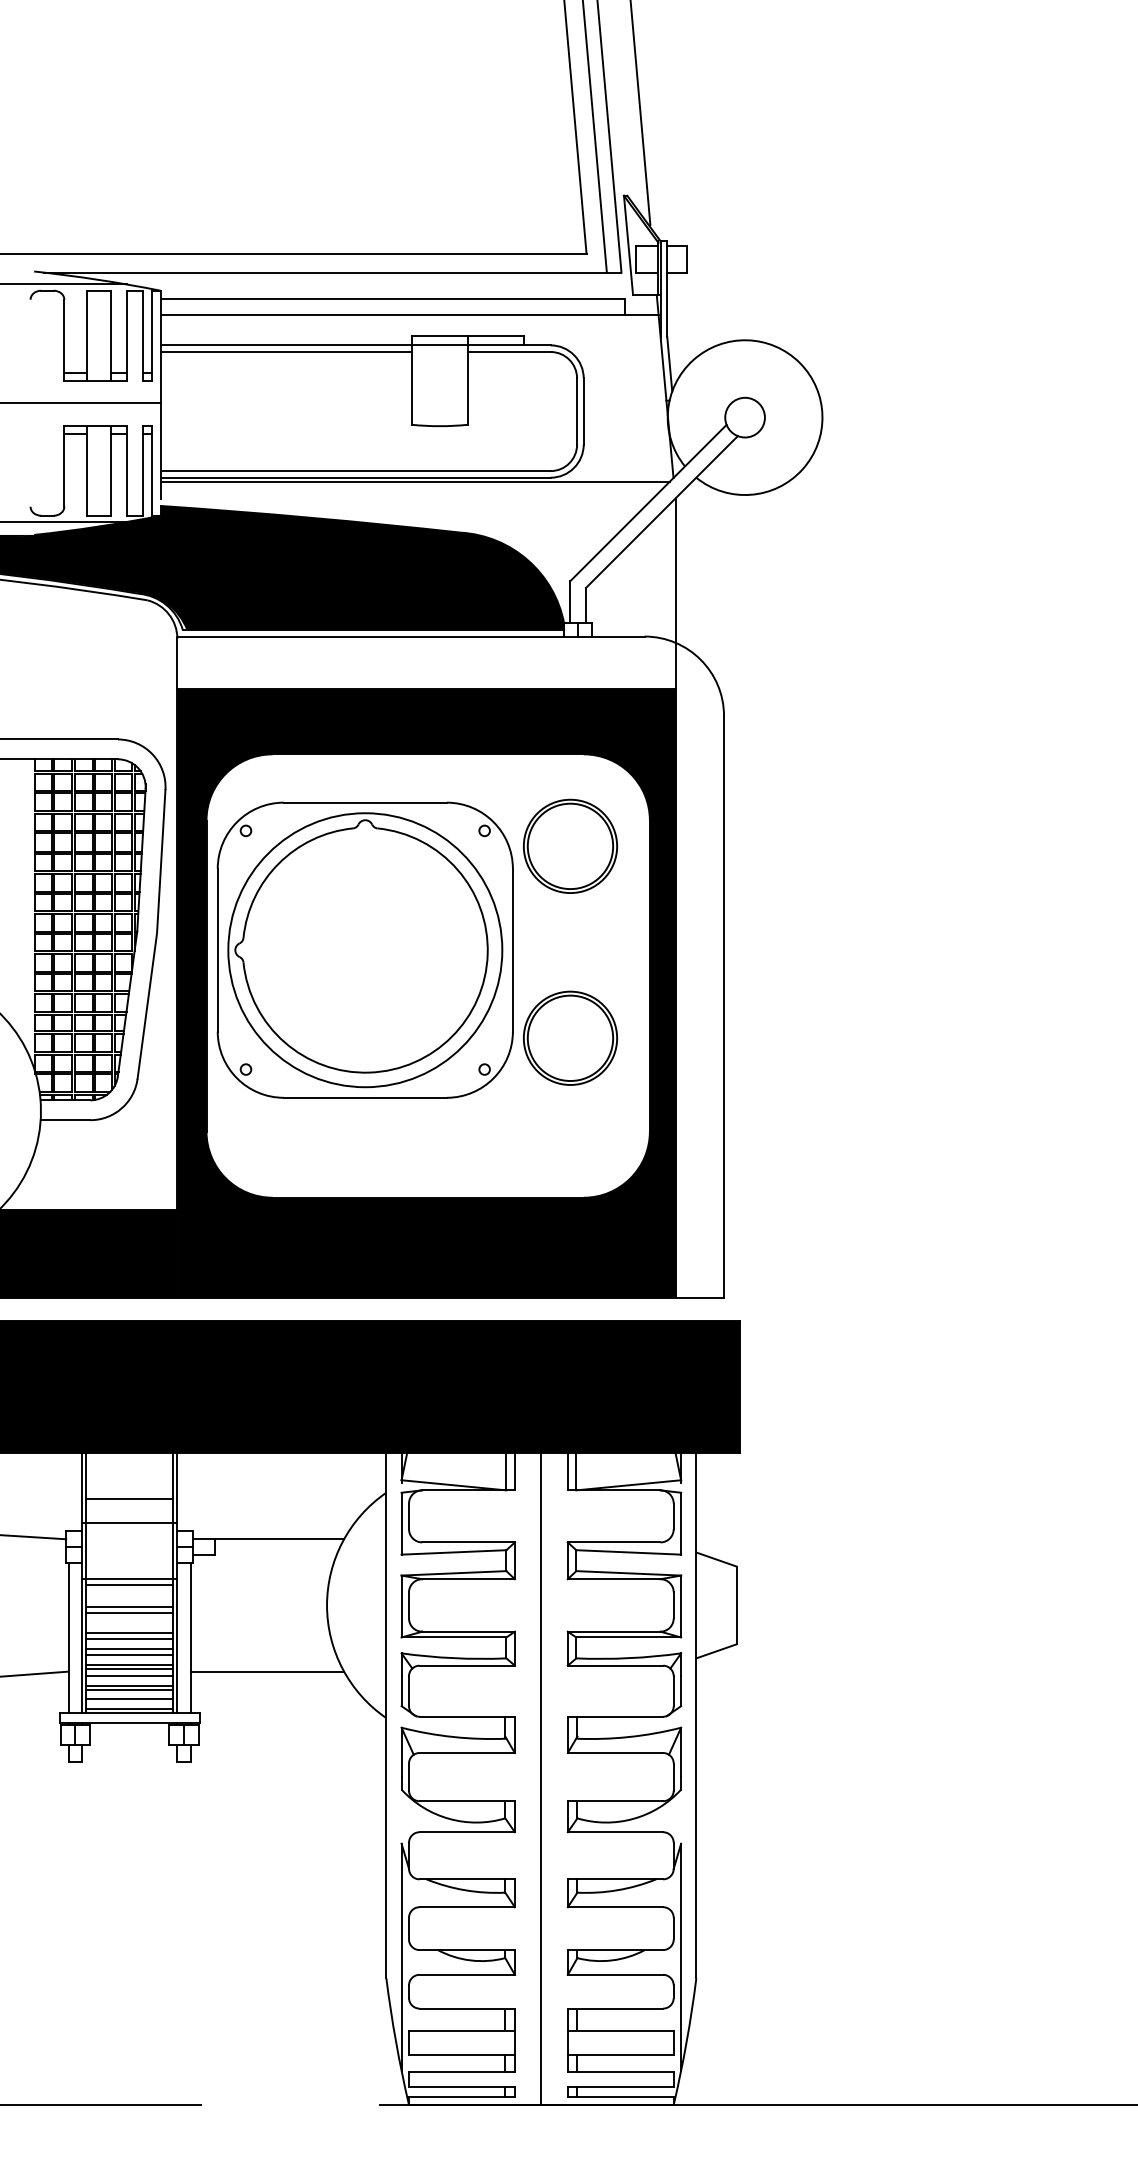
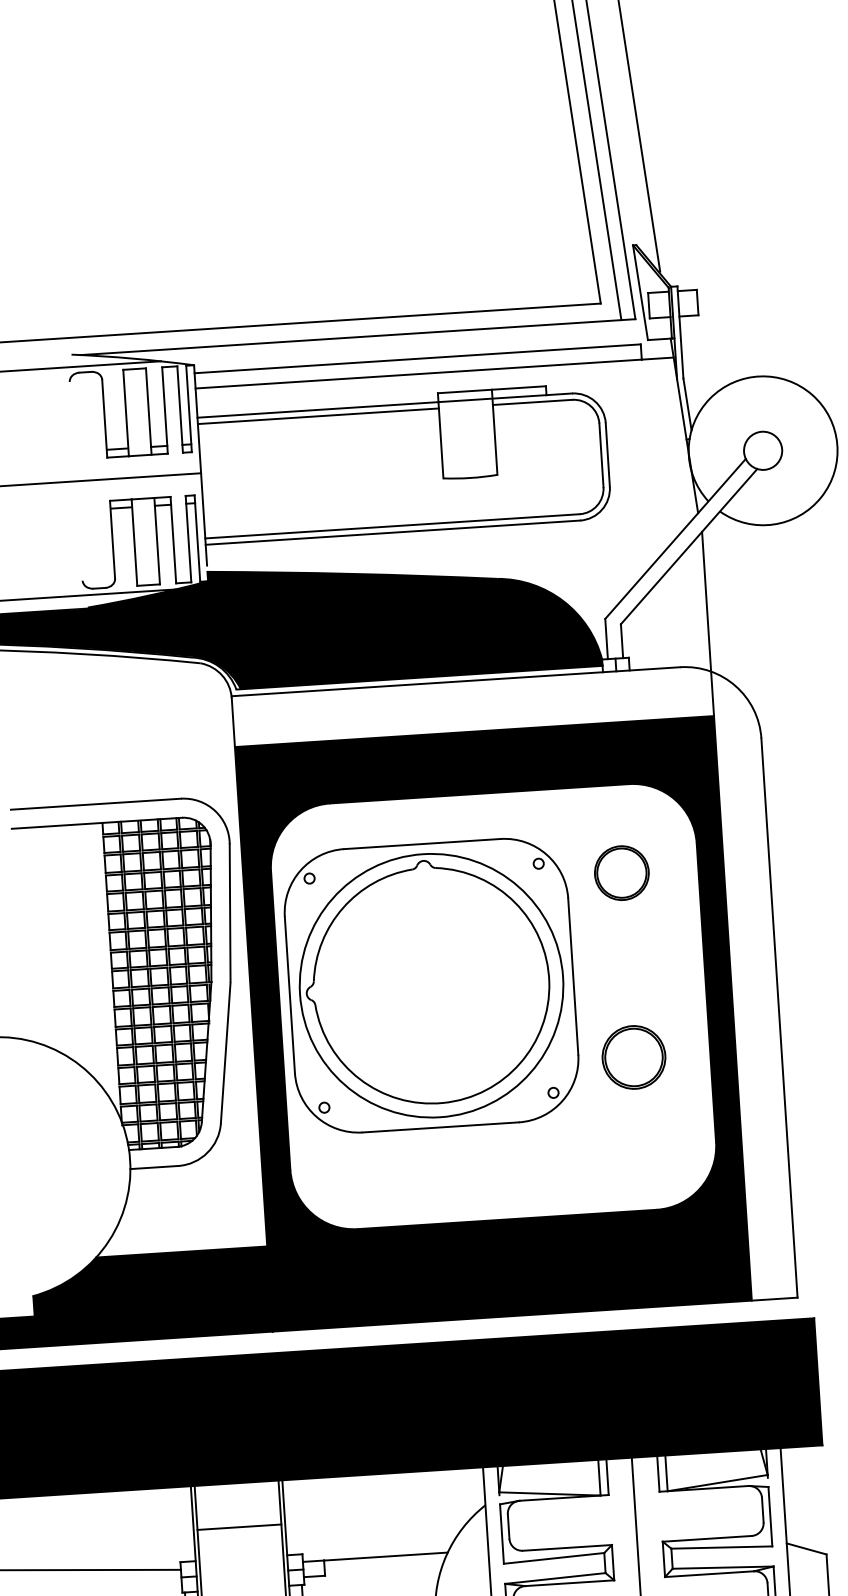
line: (414, 481) -> (449, 532), removed
part: (569, 845) -> (621, 872), size x0.6
part: (570, 1037) -> (633, 1056), size x0.7
line: (129, 1522) -> (240, 1549), removed

